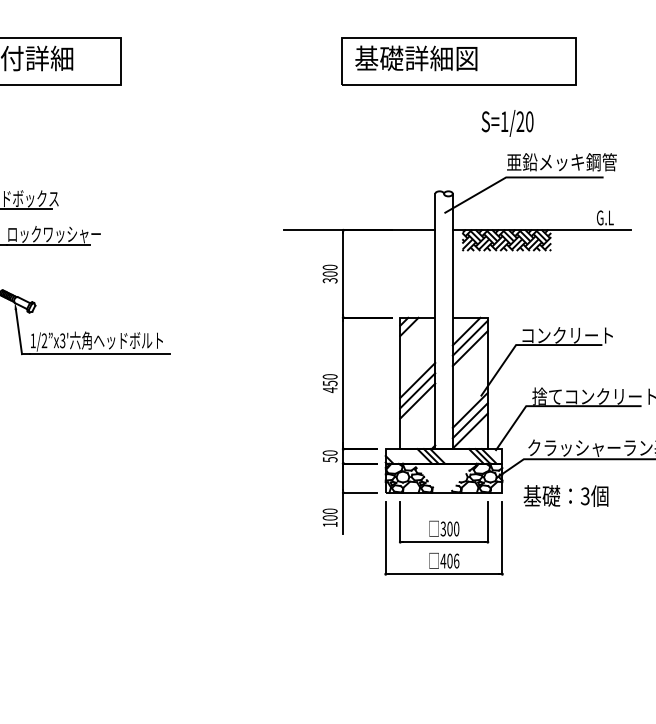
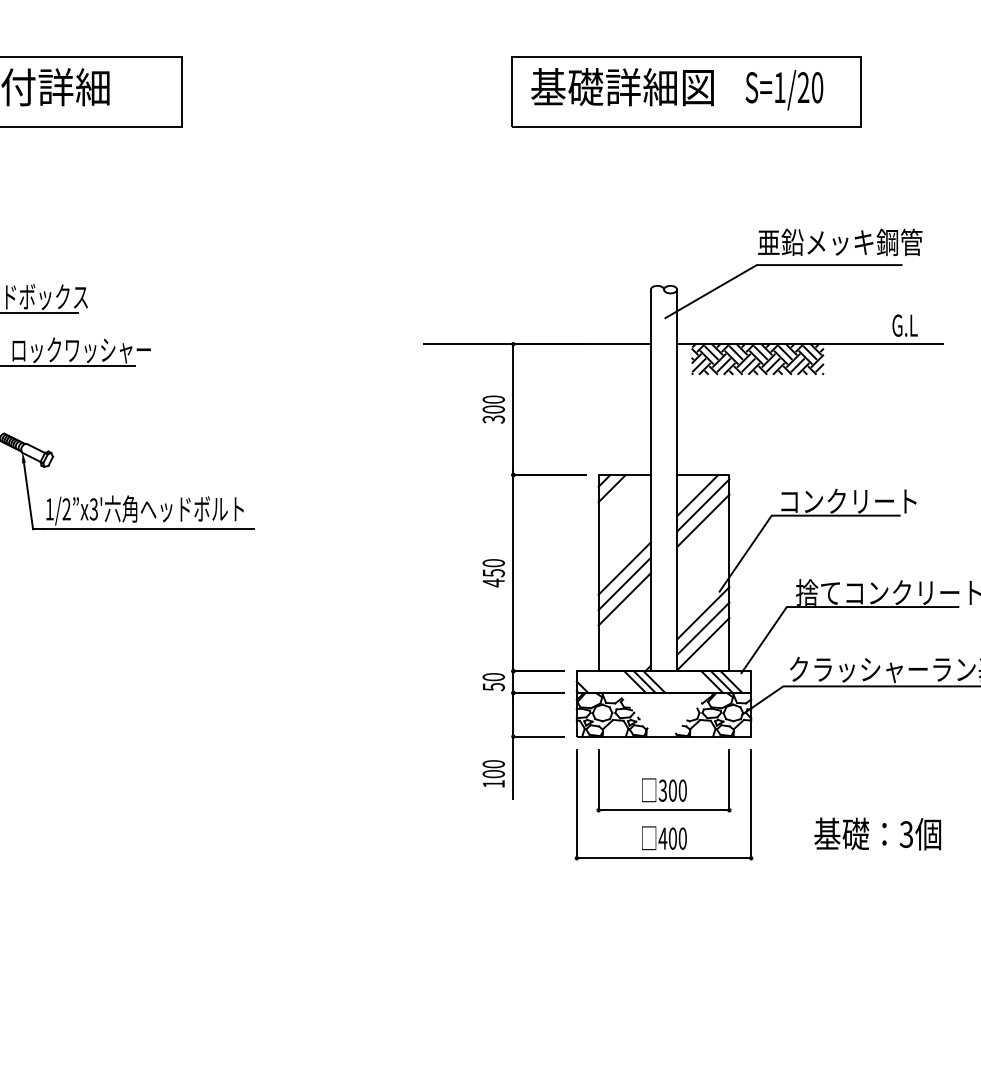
text: (507, 123) -> (784, 90), moved
text: (565, 495) -> (876, 833), moved
text: (456, 560) -> (682, 837), 406 -> 400

